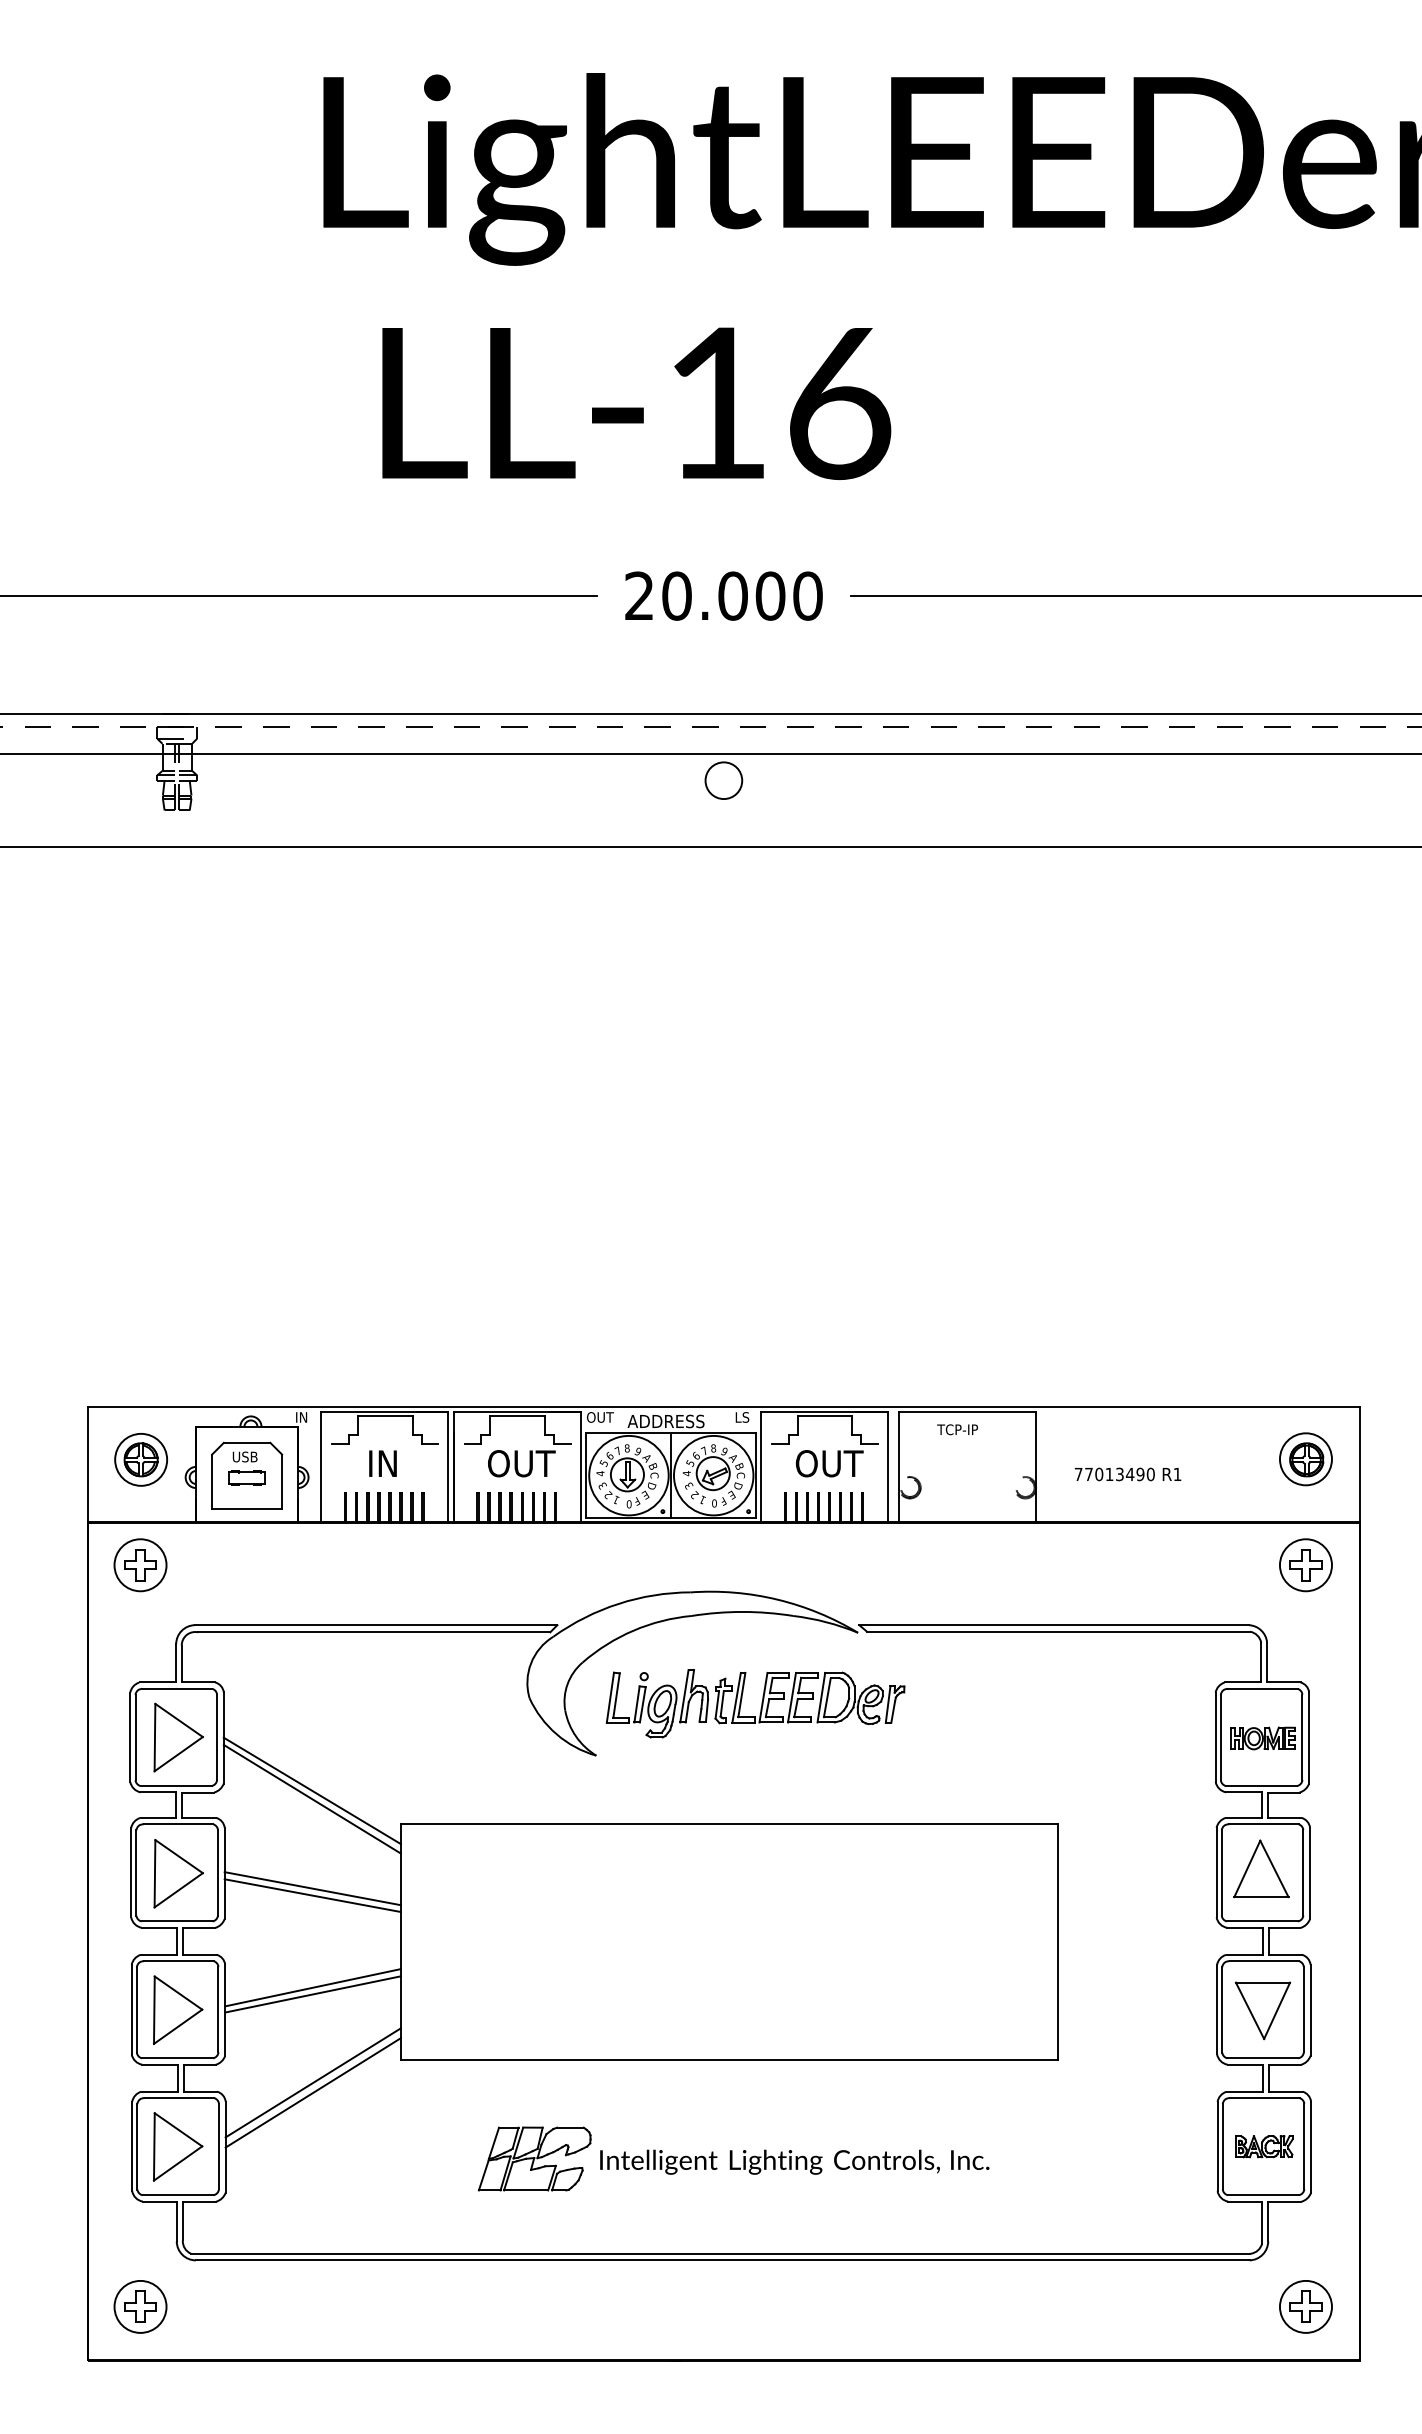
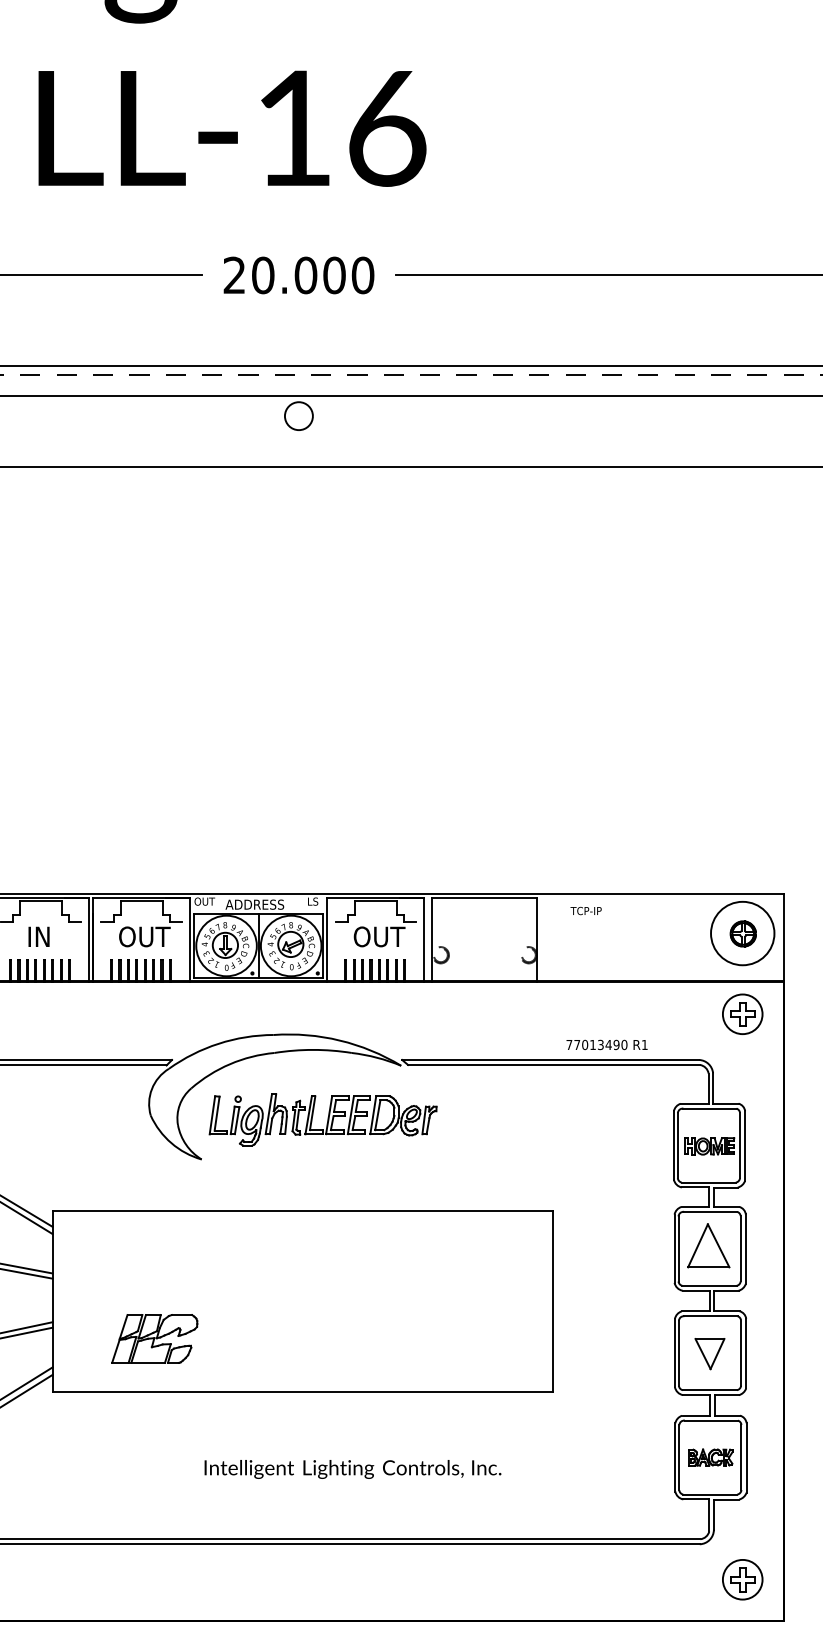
text: (957, 1429) -> (586, 910), moved
circle: (1305, 1459) -> (742, 933), size x1.6
text: (1127, 1474) -> (606, 1044), moved
part: (1262, 2010) -> (709, 1353), size x0.7
part: (534, 2158) -> (154, 1338), moved

